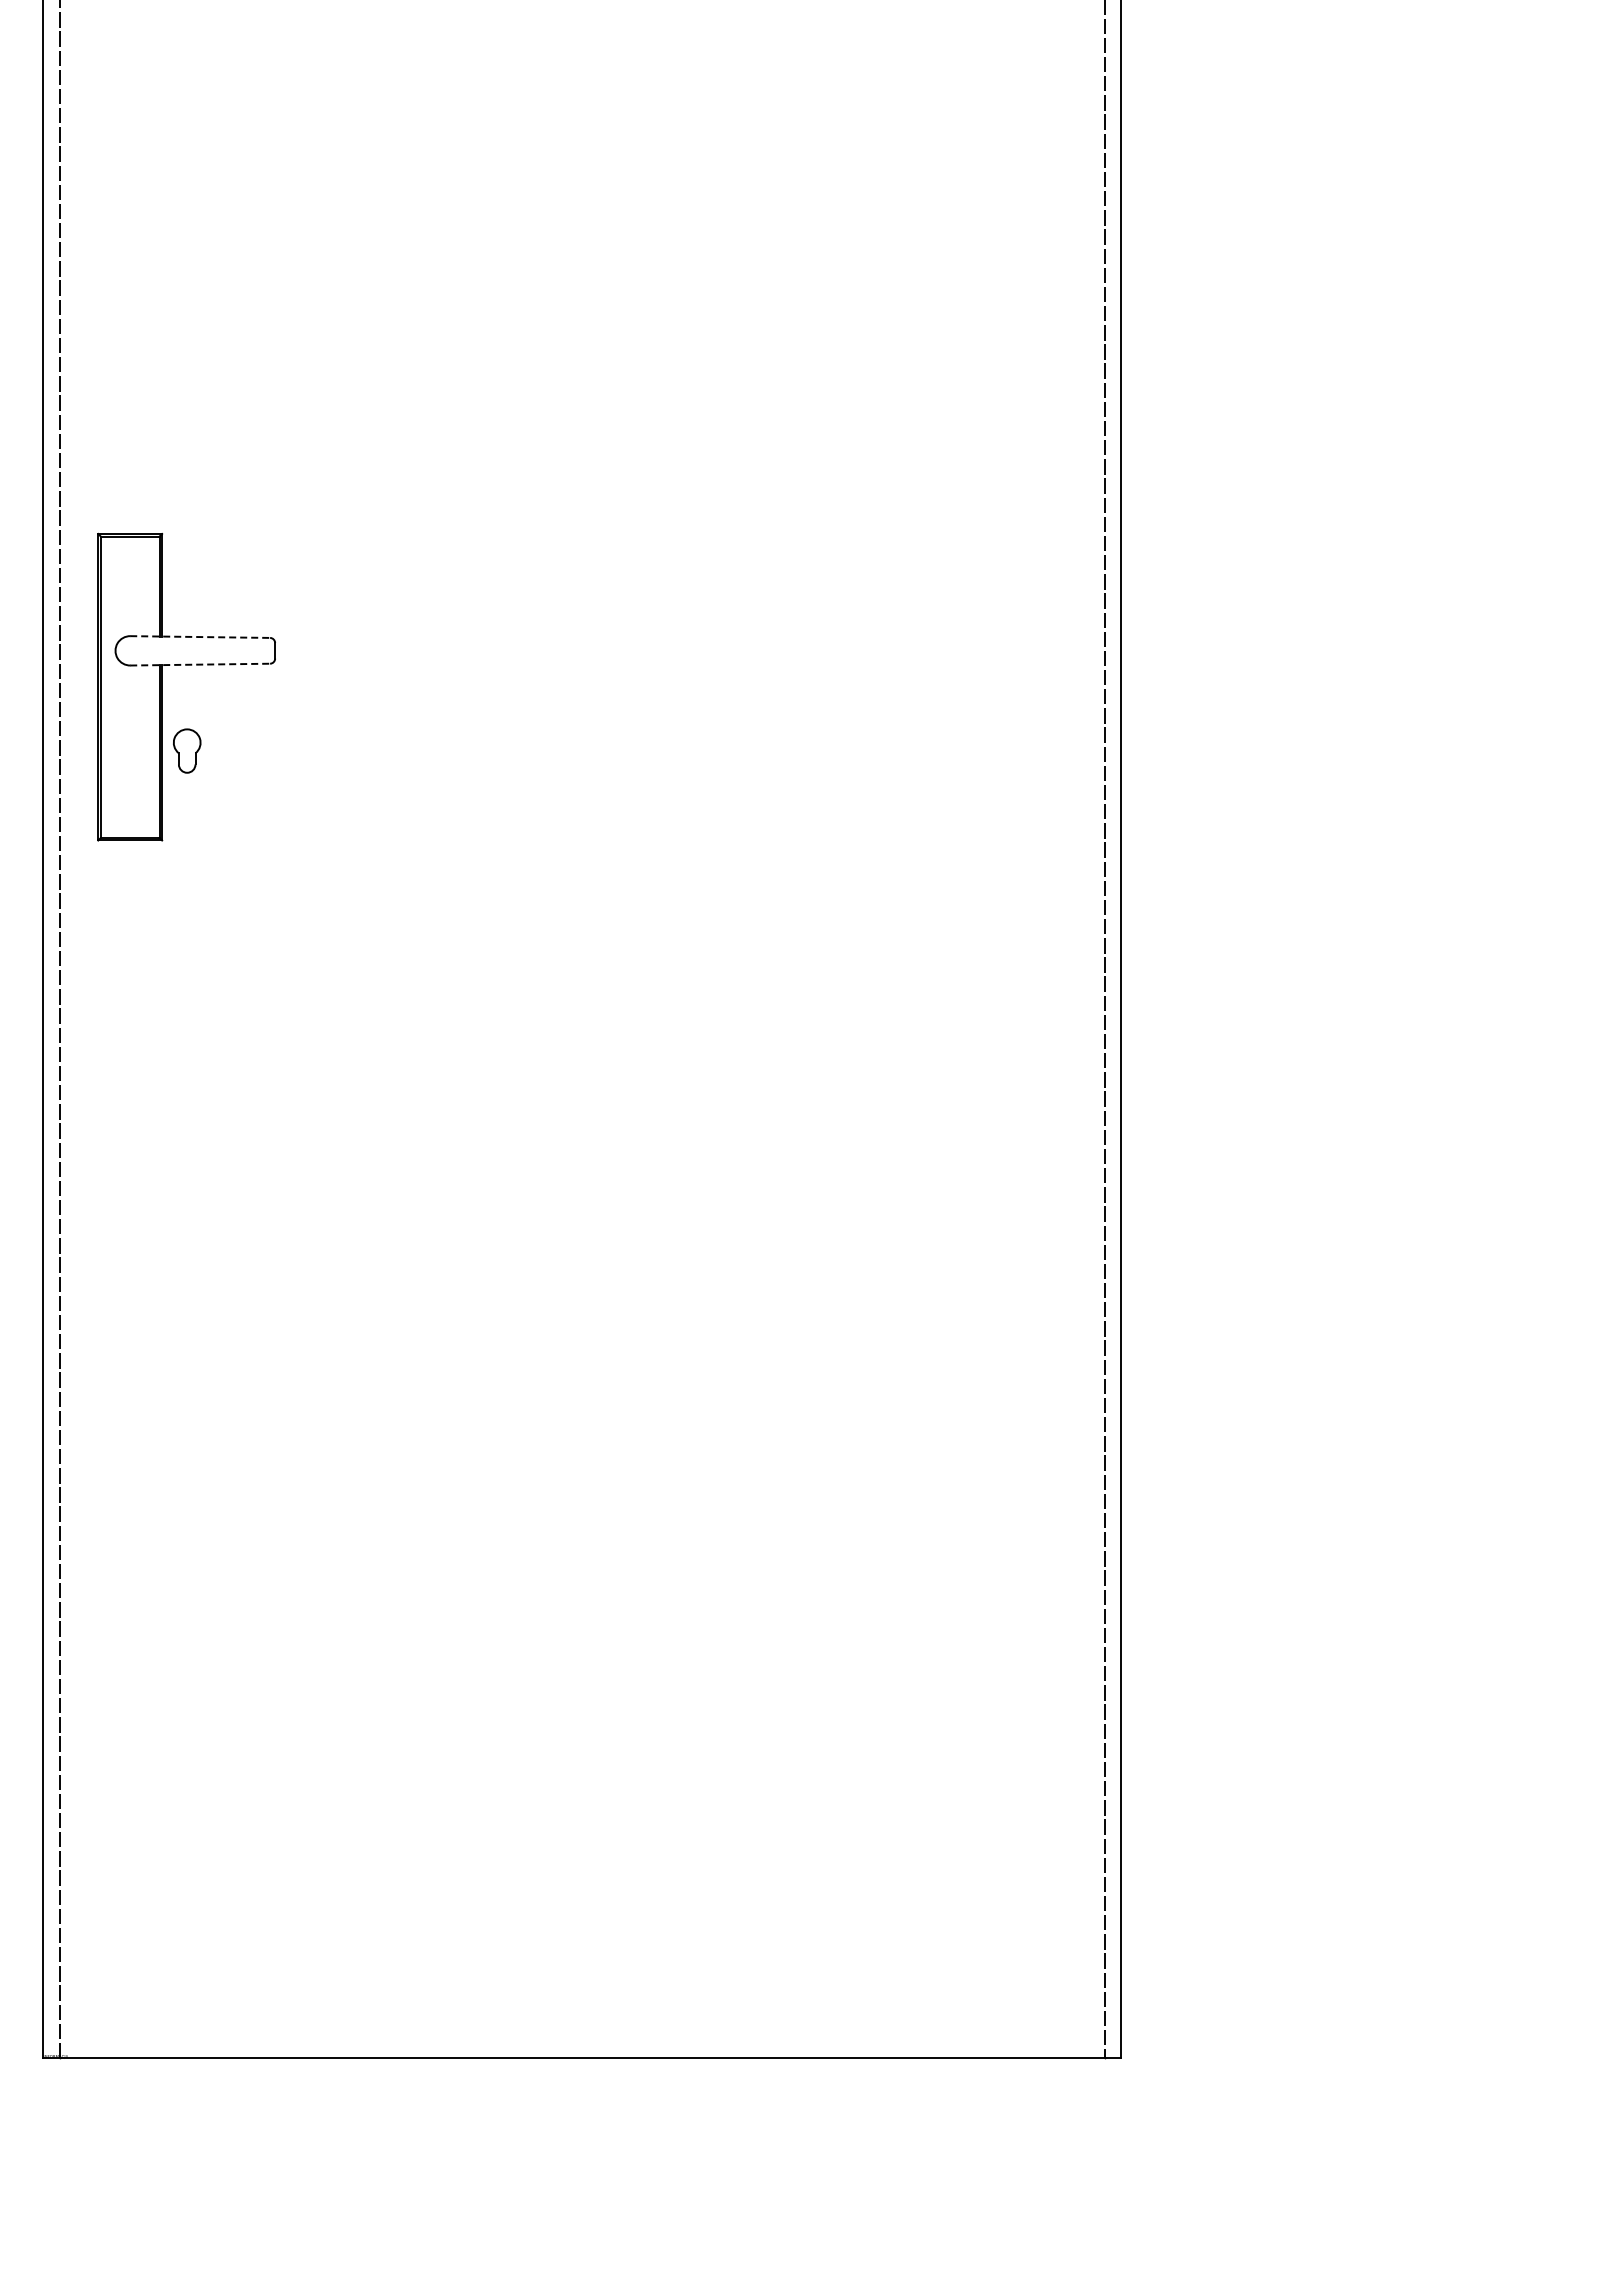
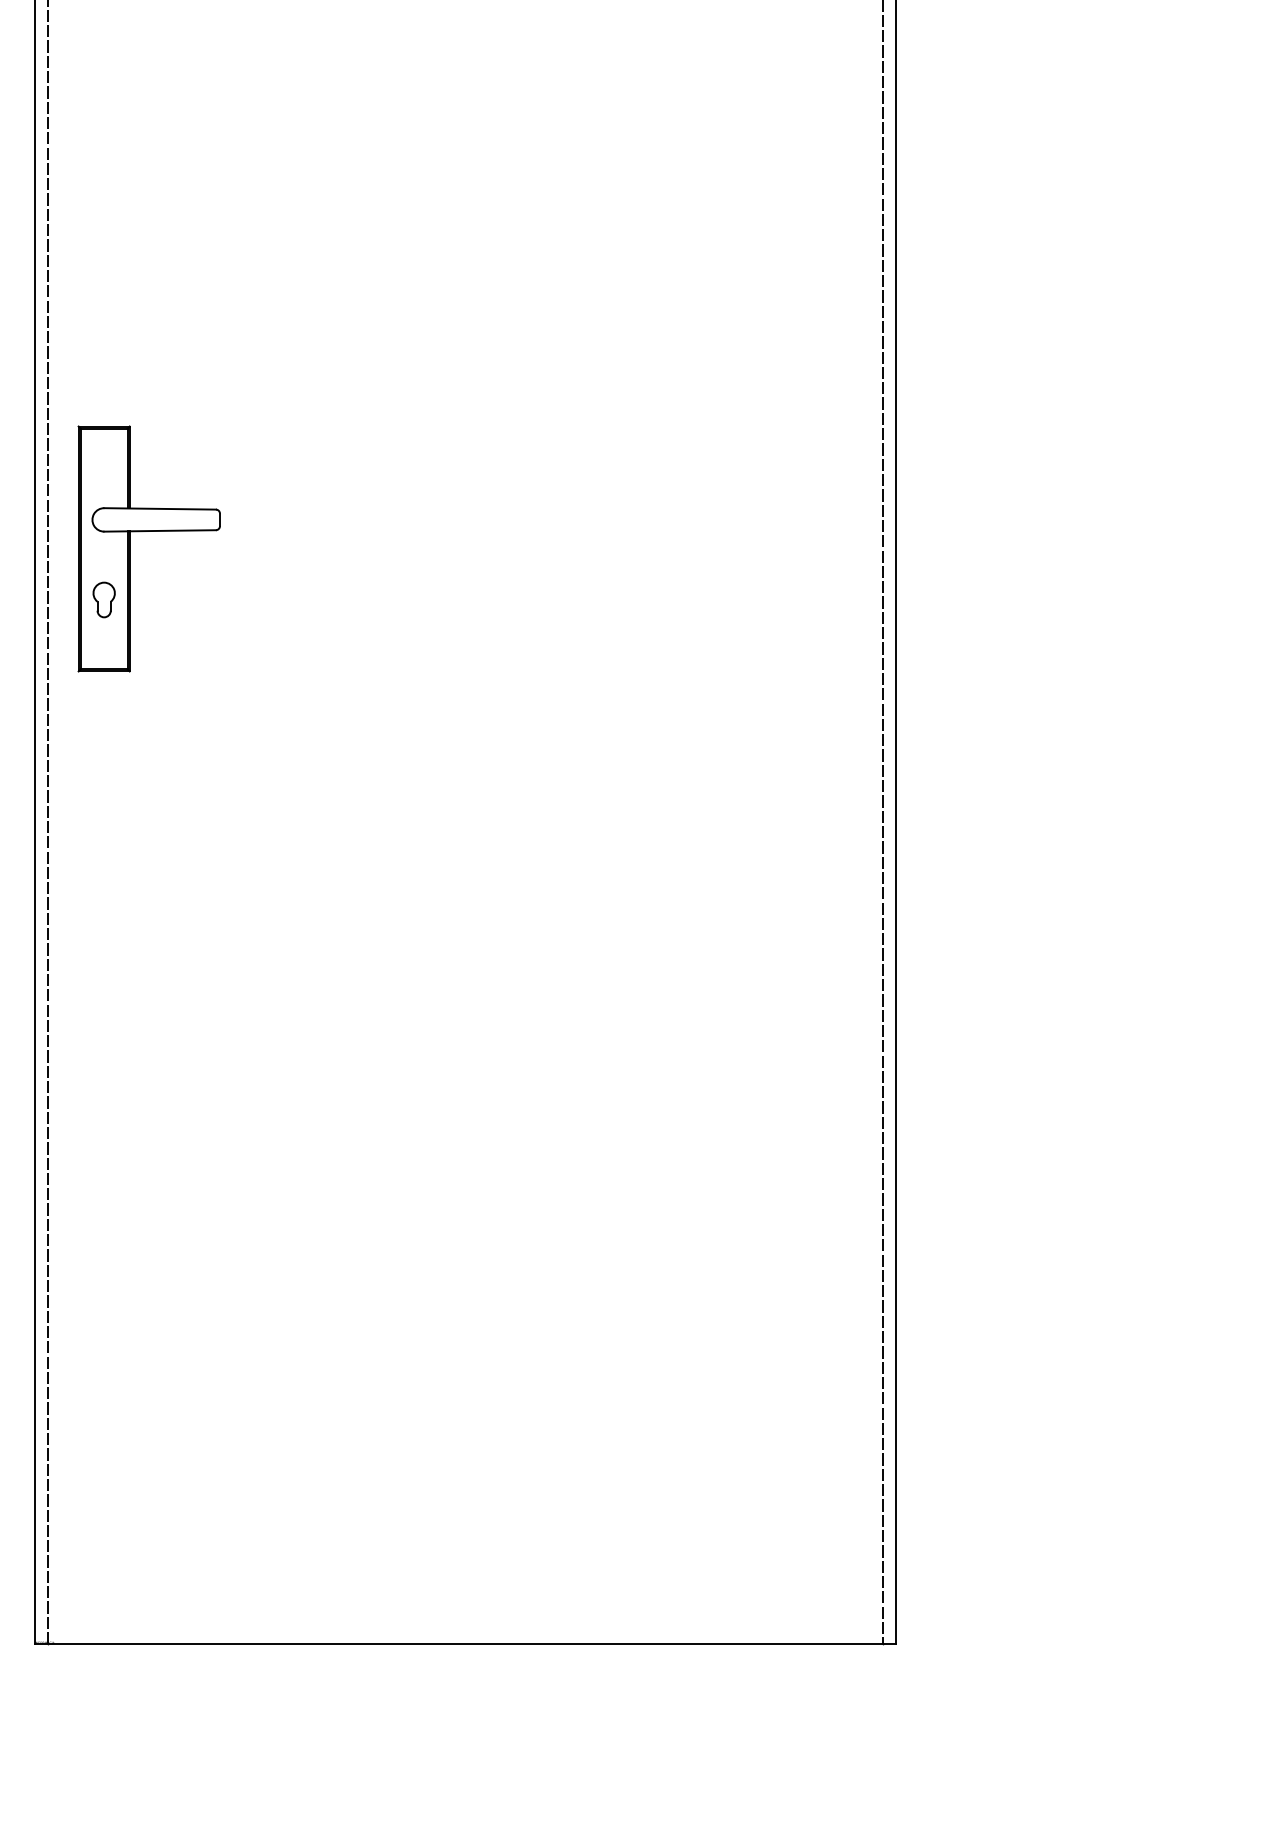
line: (200, 637) -> (160, 509), dashed -> solid
line: (200, 664) -> (160, 530), dashed -> solid
part: (187, 750) -> (104, 599), moved

